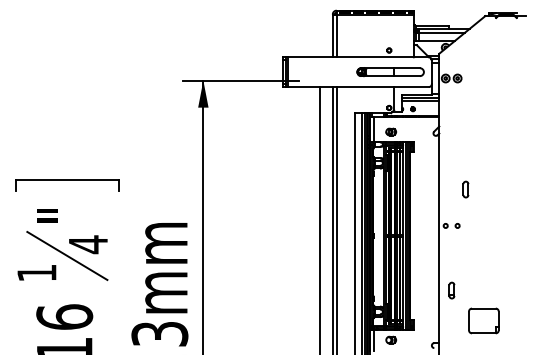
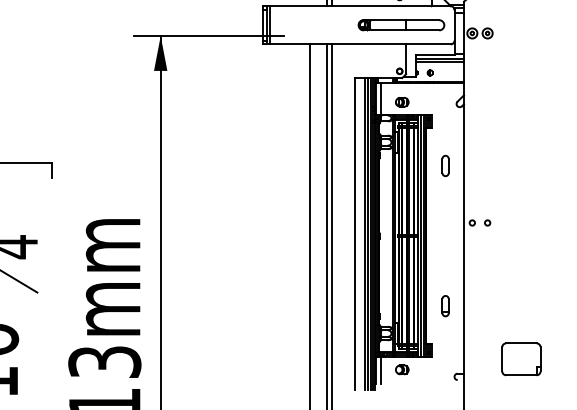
part: (465, 189) -> (445, 165), moved
part: (451, 290) -> (445, 306), moved
part: (483, 320) -> (520, 358), moved

